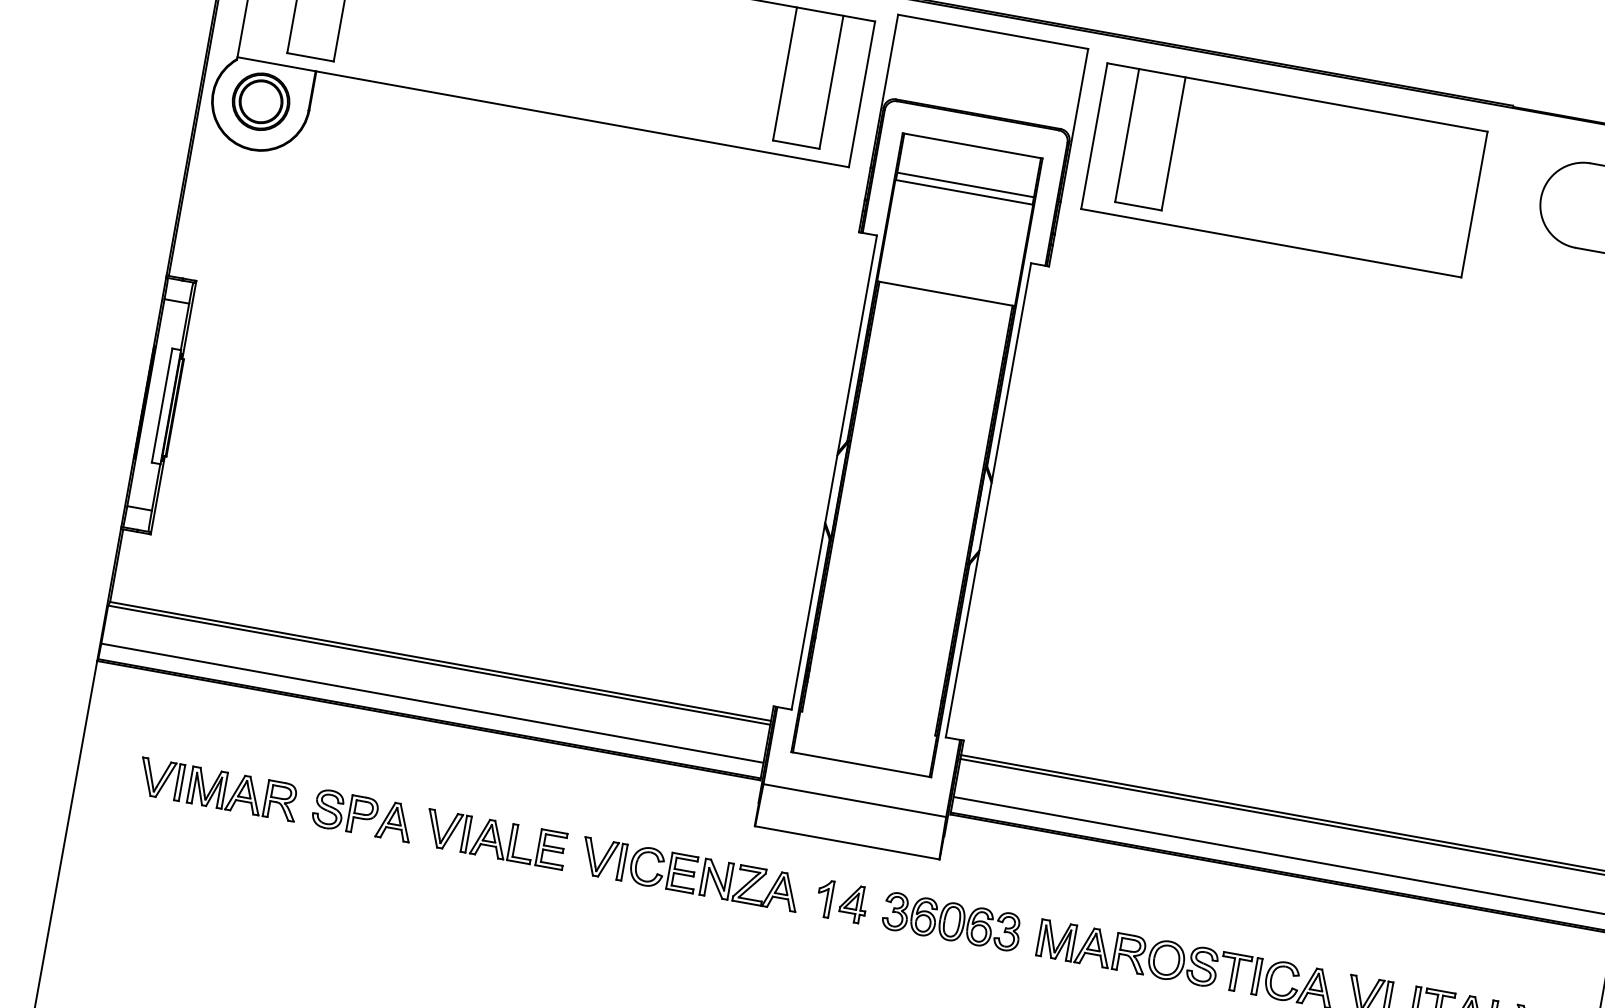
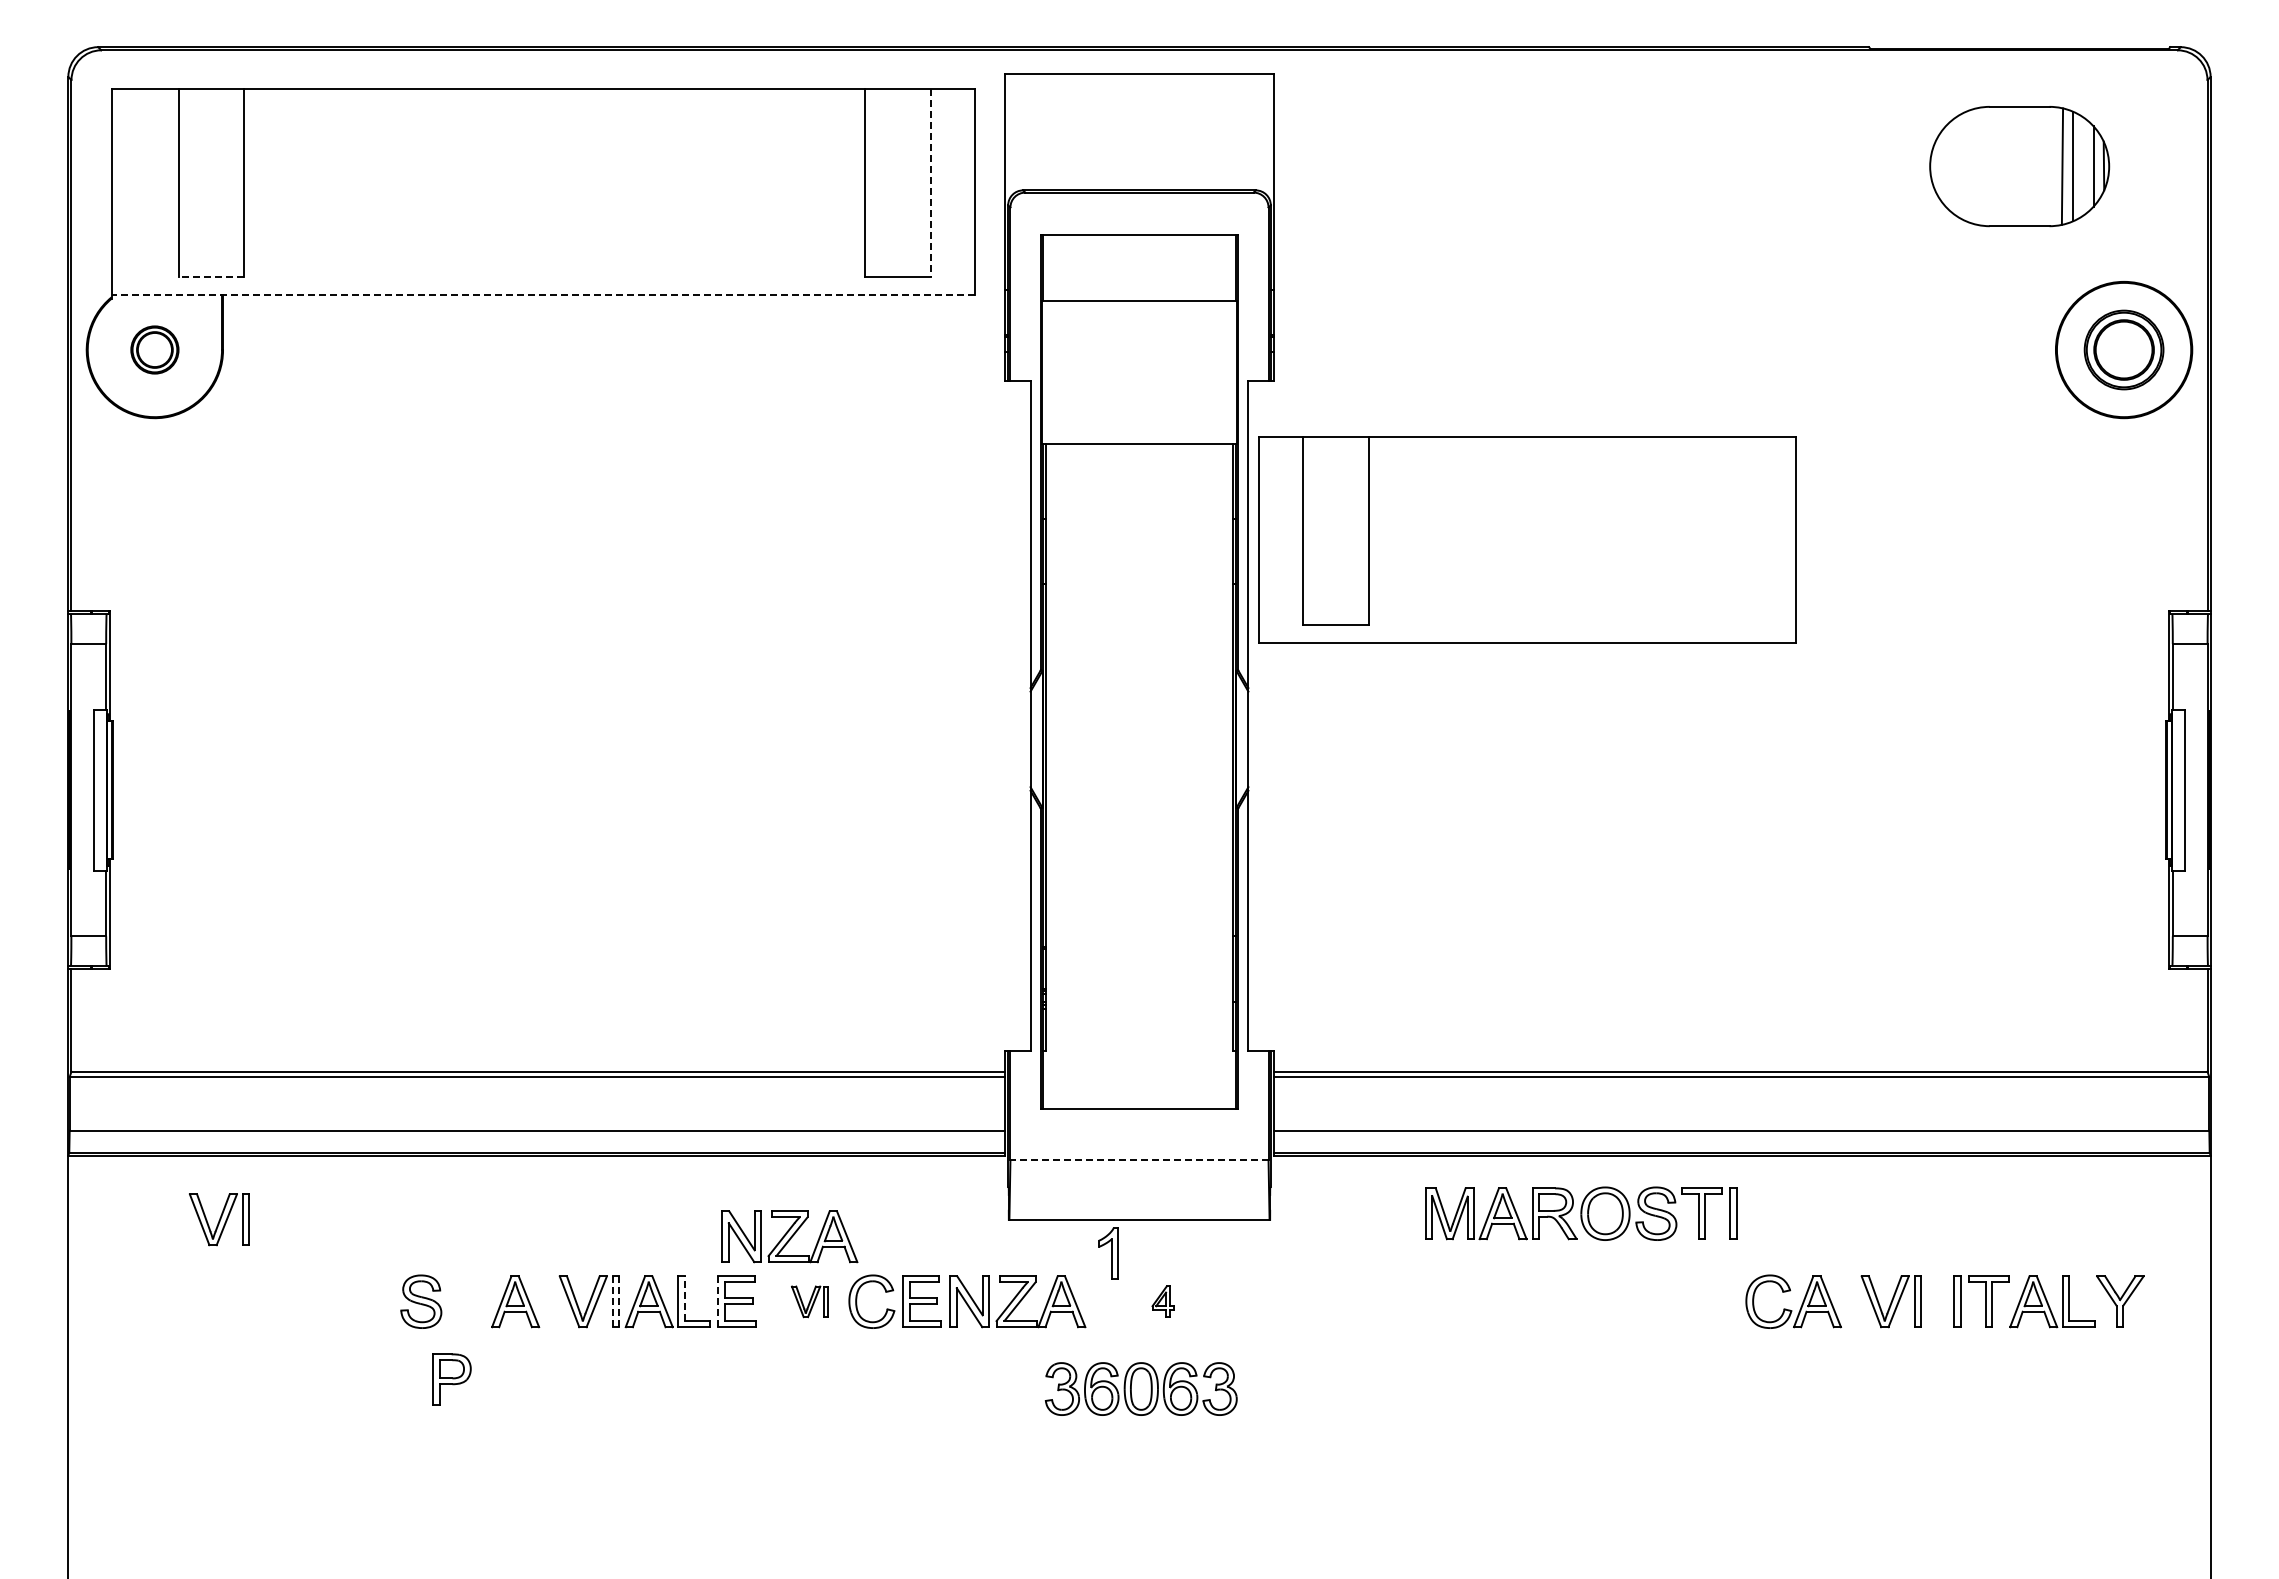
line: (310, 56) -> (211, 276), solid -> dashed
line: (831, 82) -> (930, 182), solid -> dashed
part: (260, 101) -> (154, 349), size x0.6
line: (543, 111) -> (543, 294), solid -> dashed
part: (1284, 170) -> (1527, 539), moved
line: (965, 185) -> (1139, 290), removed
part: (160, 779) -> (219, 1219), moved
part: (243, 793) -> (301, 1301), removed
line: (854, 800) -> (1138, 1160), solid -> dashed
part: (597, 810) -> (789, 1236), added
part: (362, 815) -> (451, 1379), moved
line: (463, 834) -> (612, 1302), solid -> dashed
line: (468, 834) -> (619, 1301), solid -> dashed
line: (515, 840) -> (684, 1298), solid -> dashed
line: (538, 847) -> (718, 1302), solid -> dashed
part: (603, 858) -> (809, 1301), size x0.6
part: (824, 898) -> (1108, 1253), moved
part: (853, 903) -> (1162, 1301), size x0.6
part: (951, 921) -> (1140, 1388), moved
part: (1149, 956) -> (1581, 1213), moved

